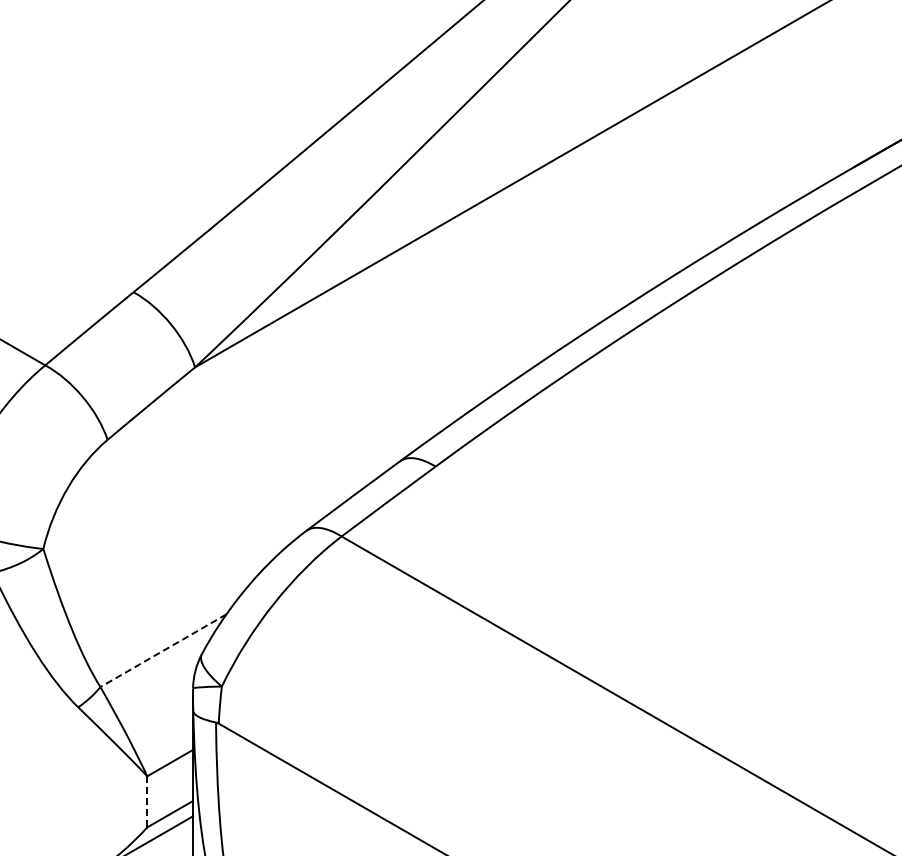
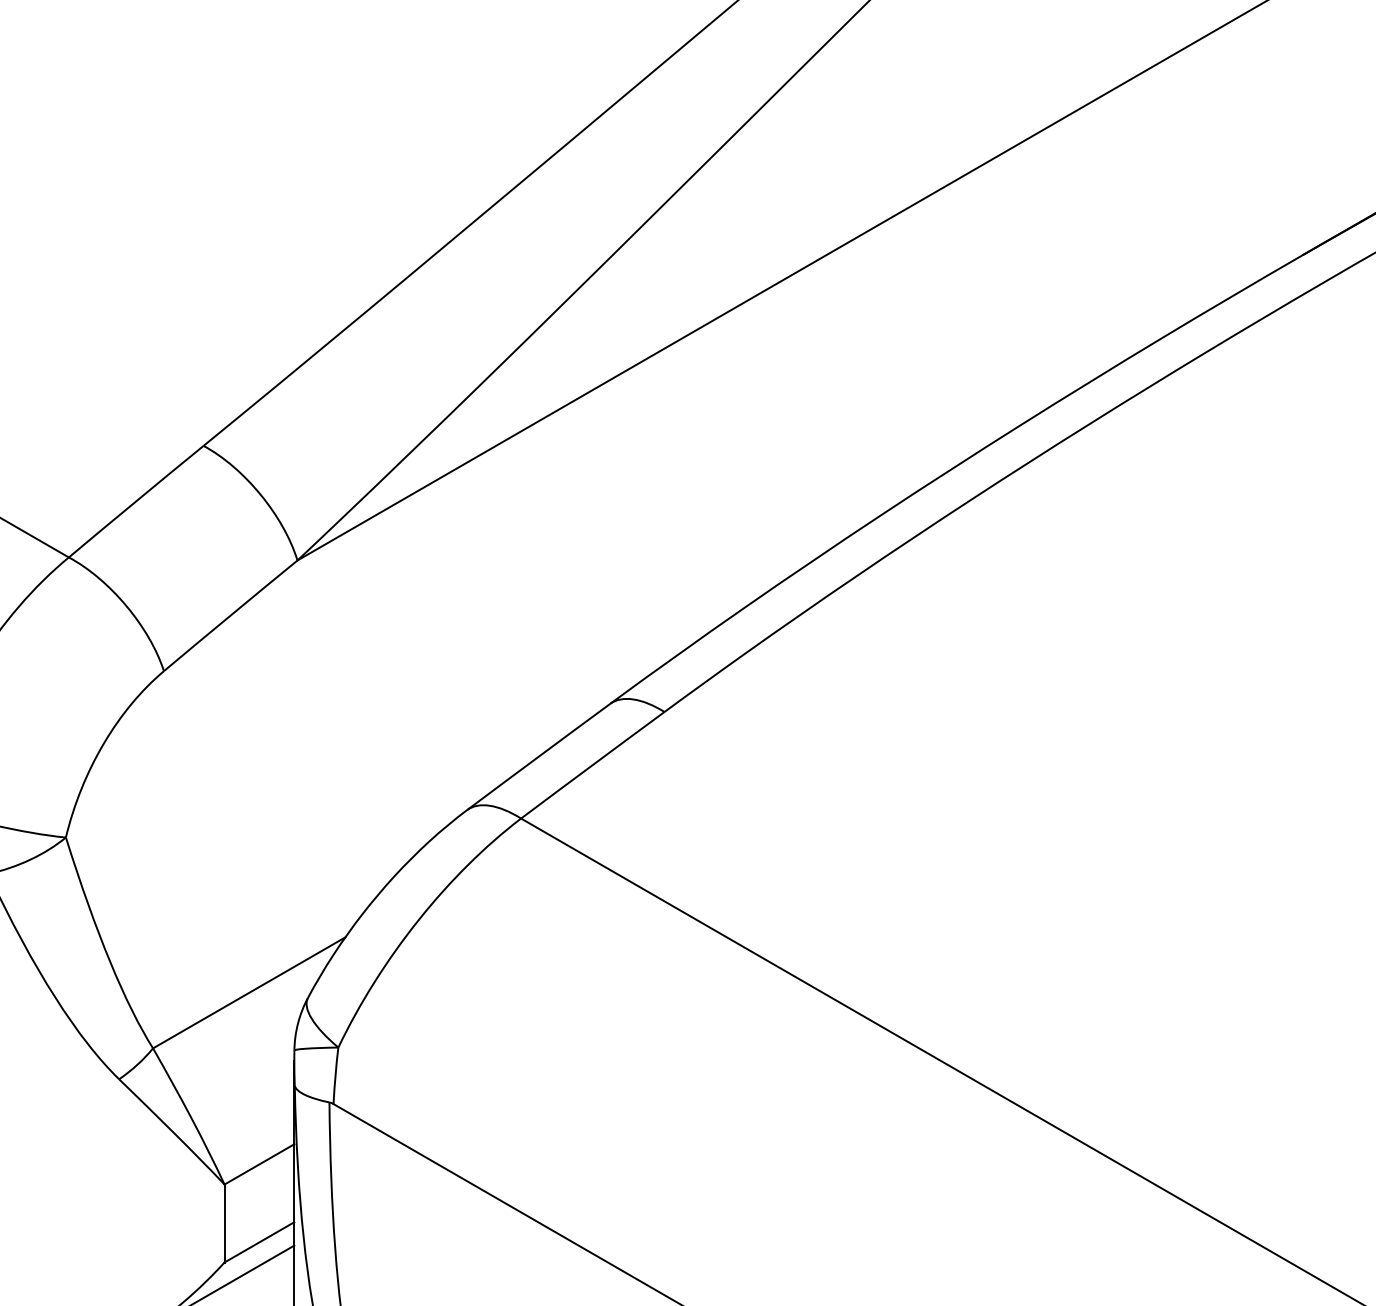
line: (163, 650) -> (249, 992), dashed -> solid
line: (147, 801) -> (224, 1222), dashed -> solid

